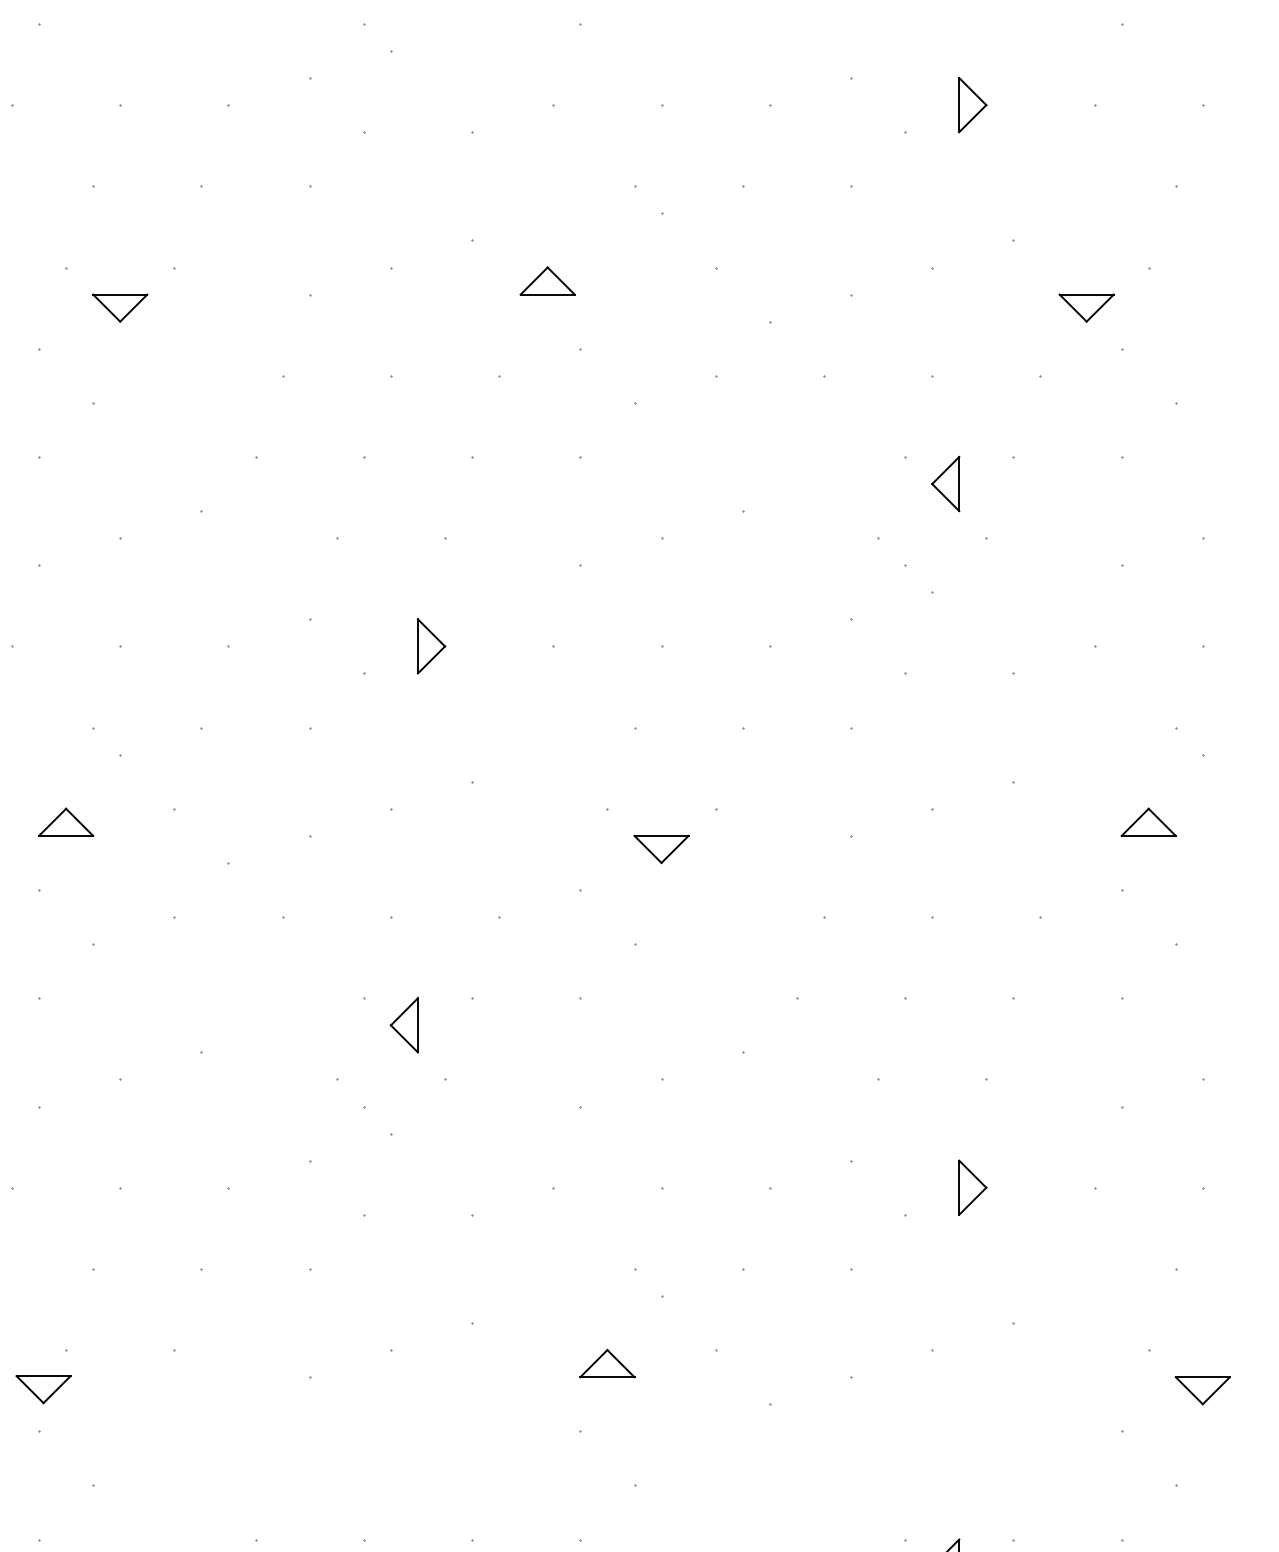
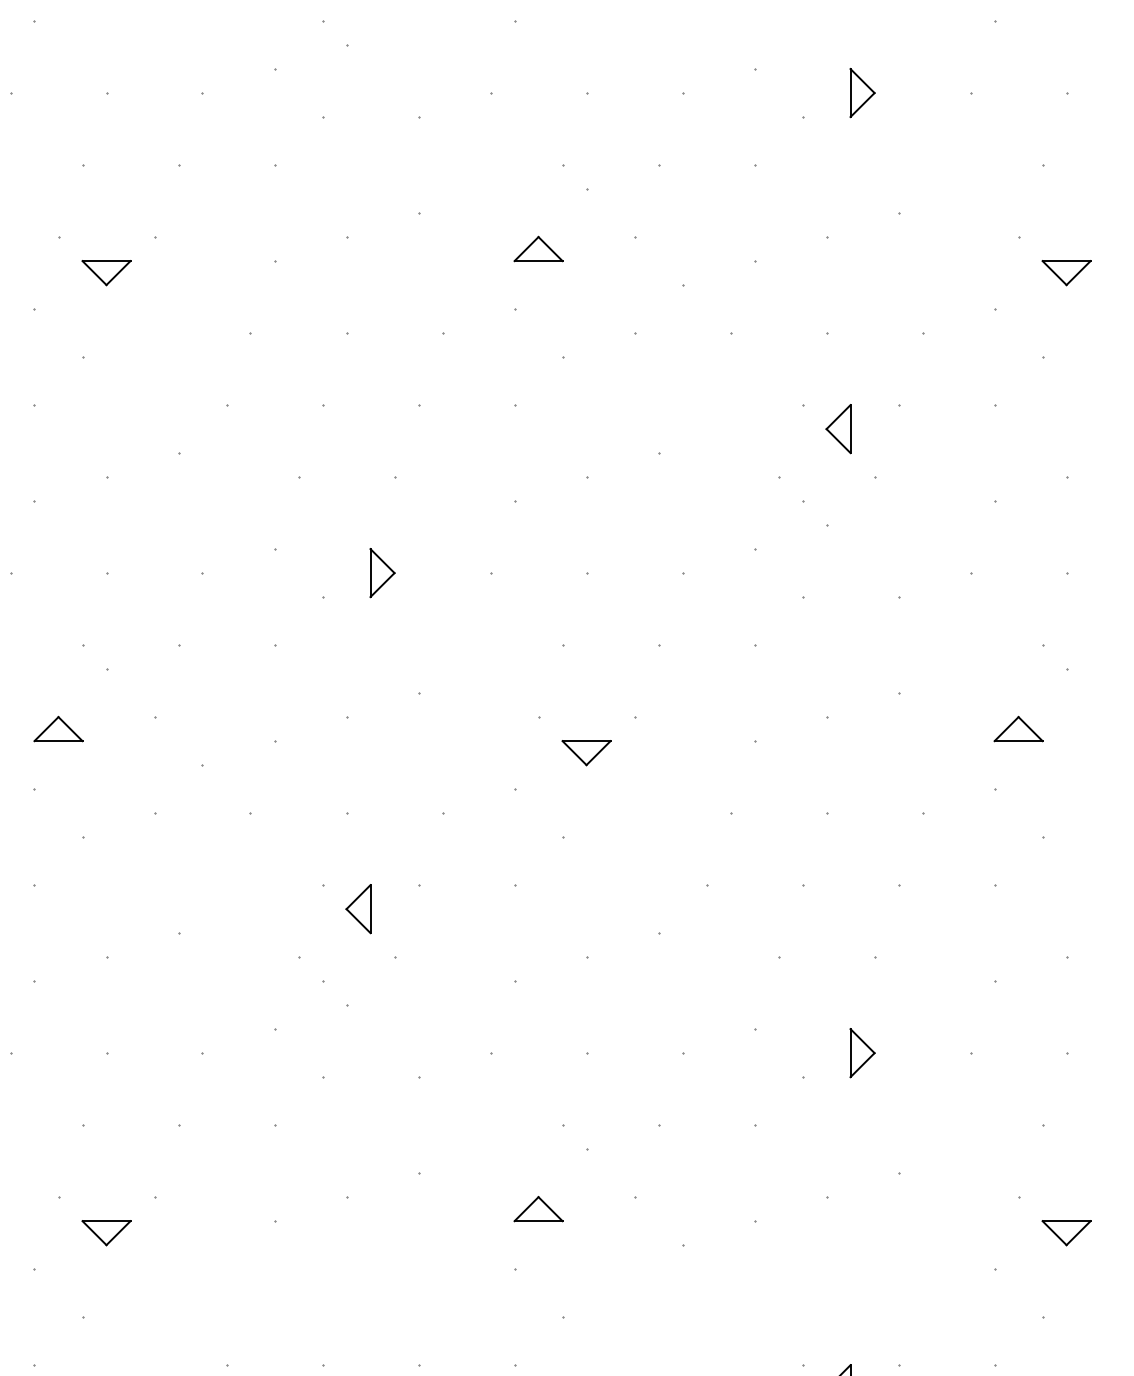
part: (547, 280) -> (538, 248), moved
part: (1086, 308) -> (1066, 273), moved
part: (43, 1389) -> (106, 1233), moved

